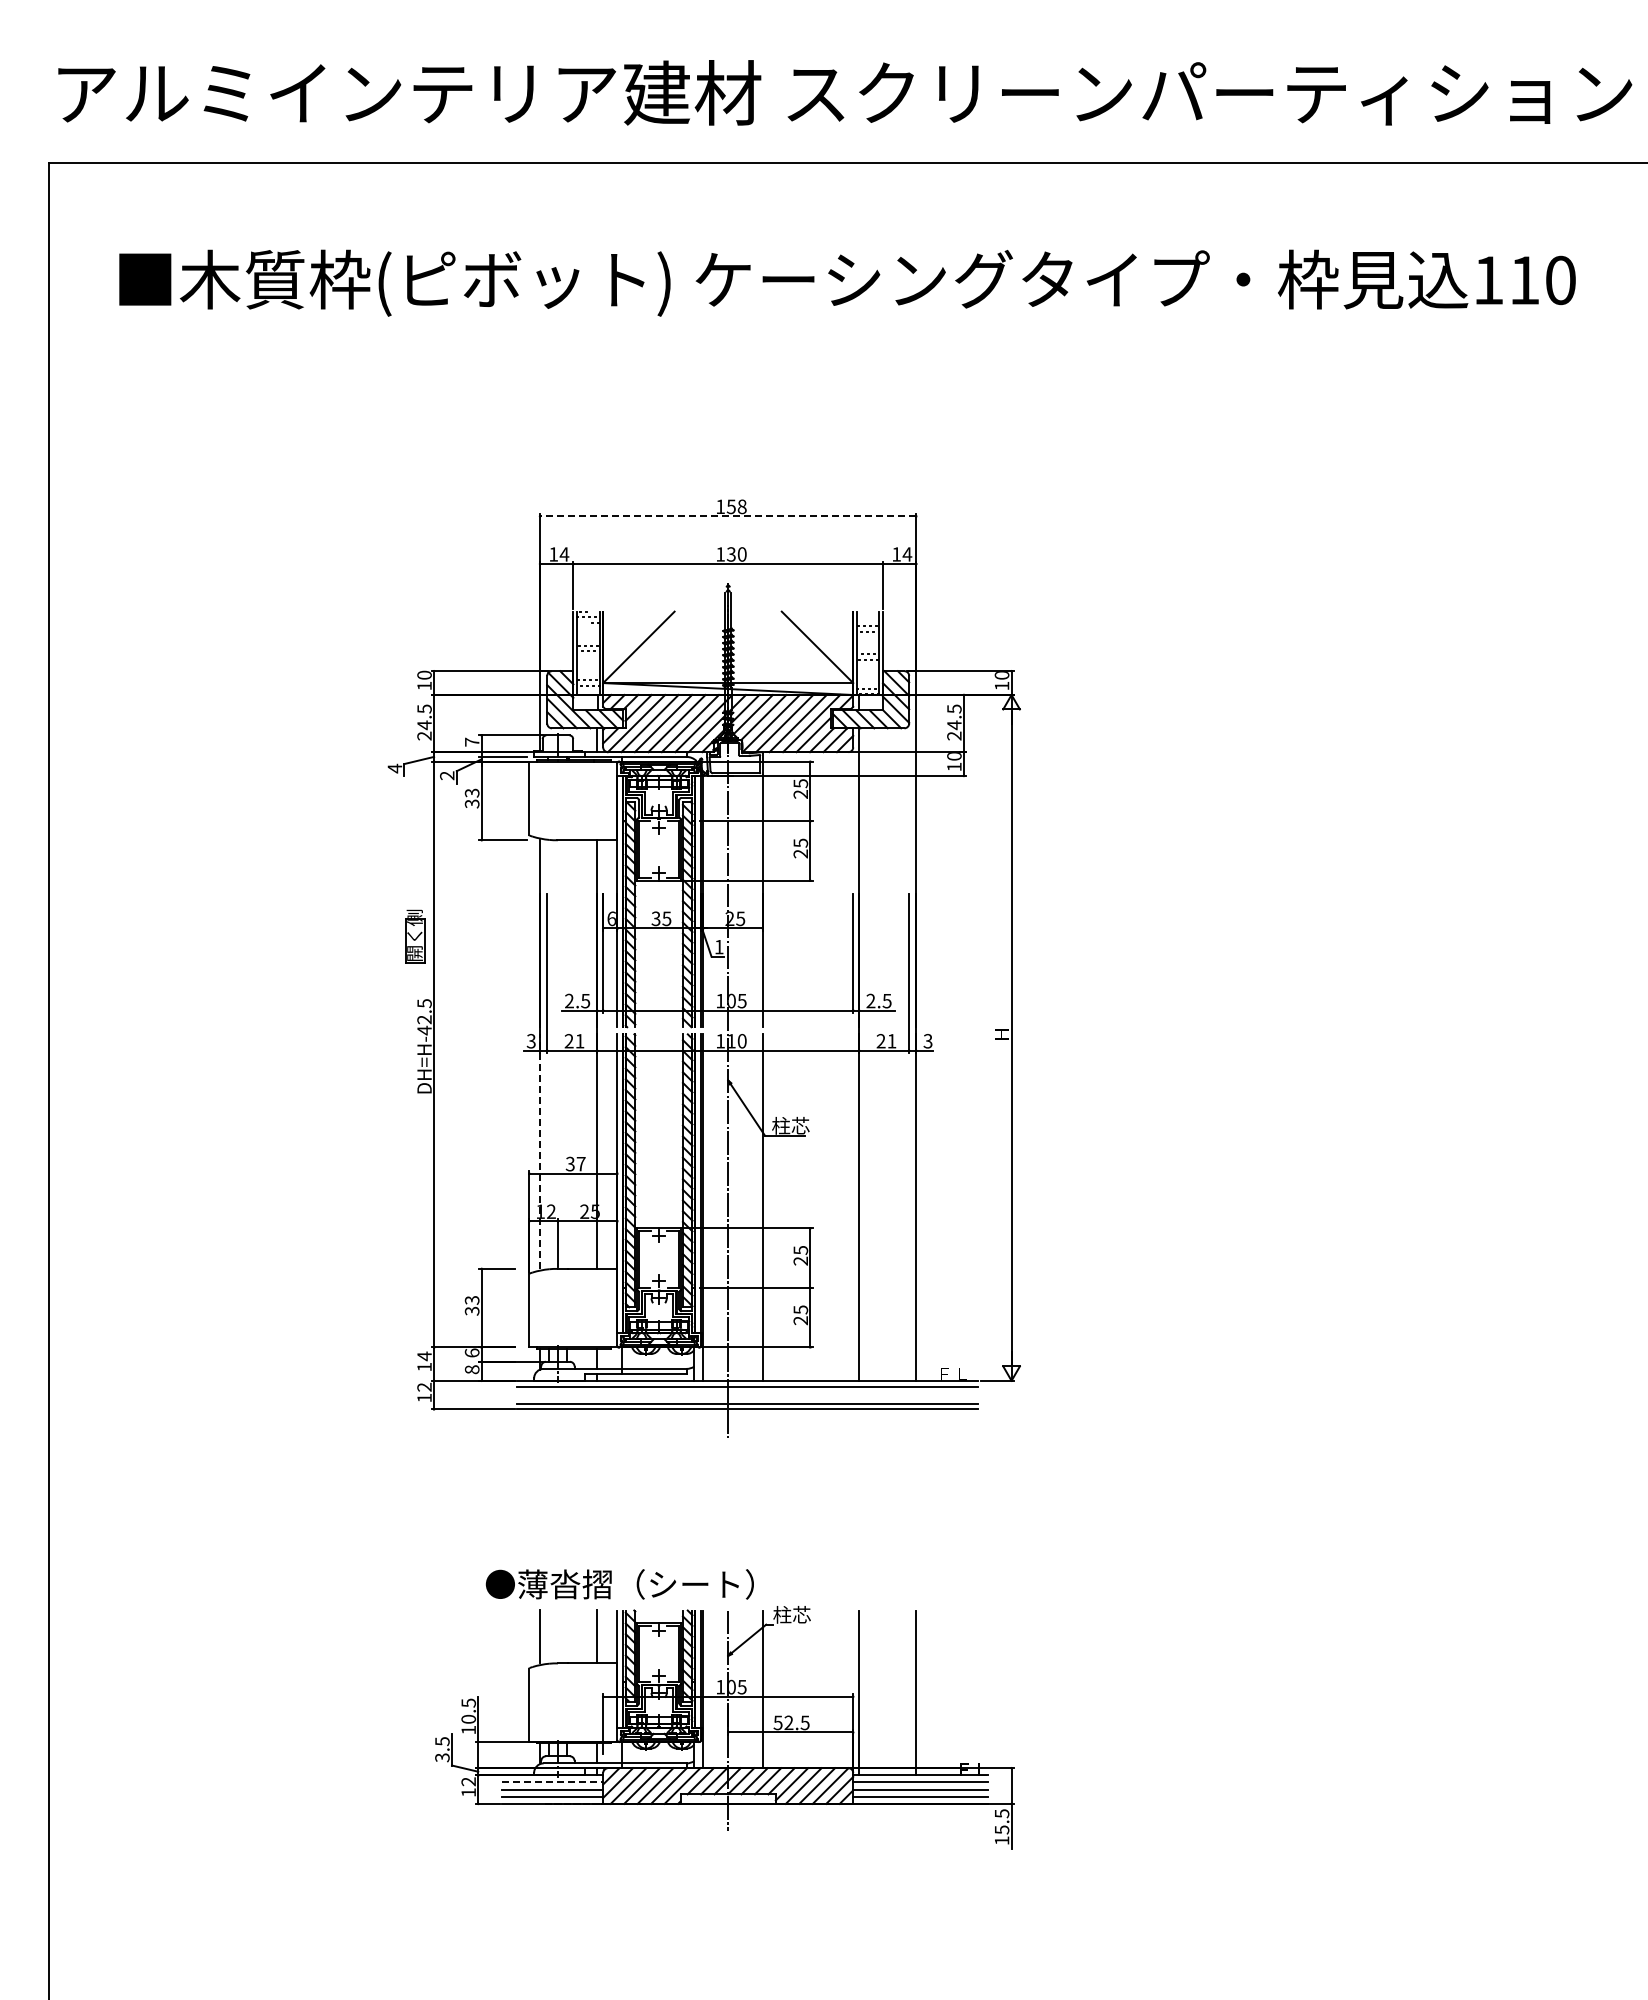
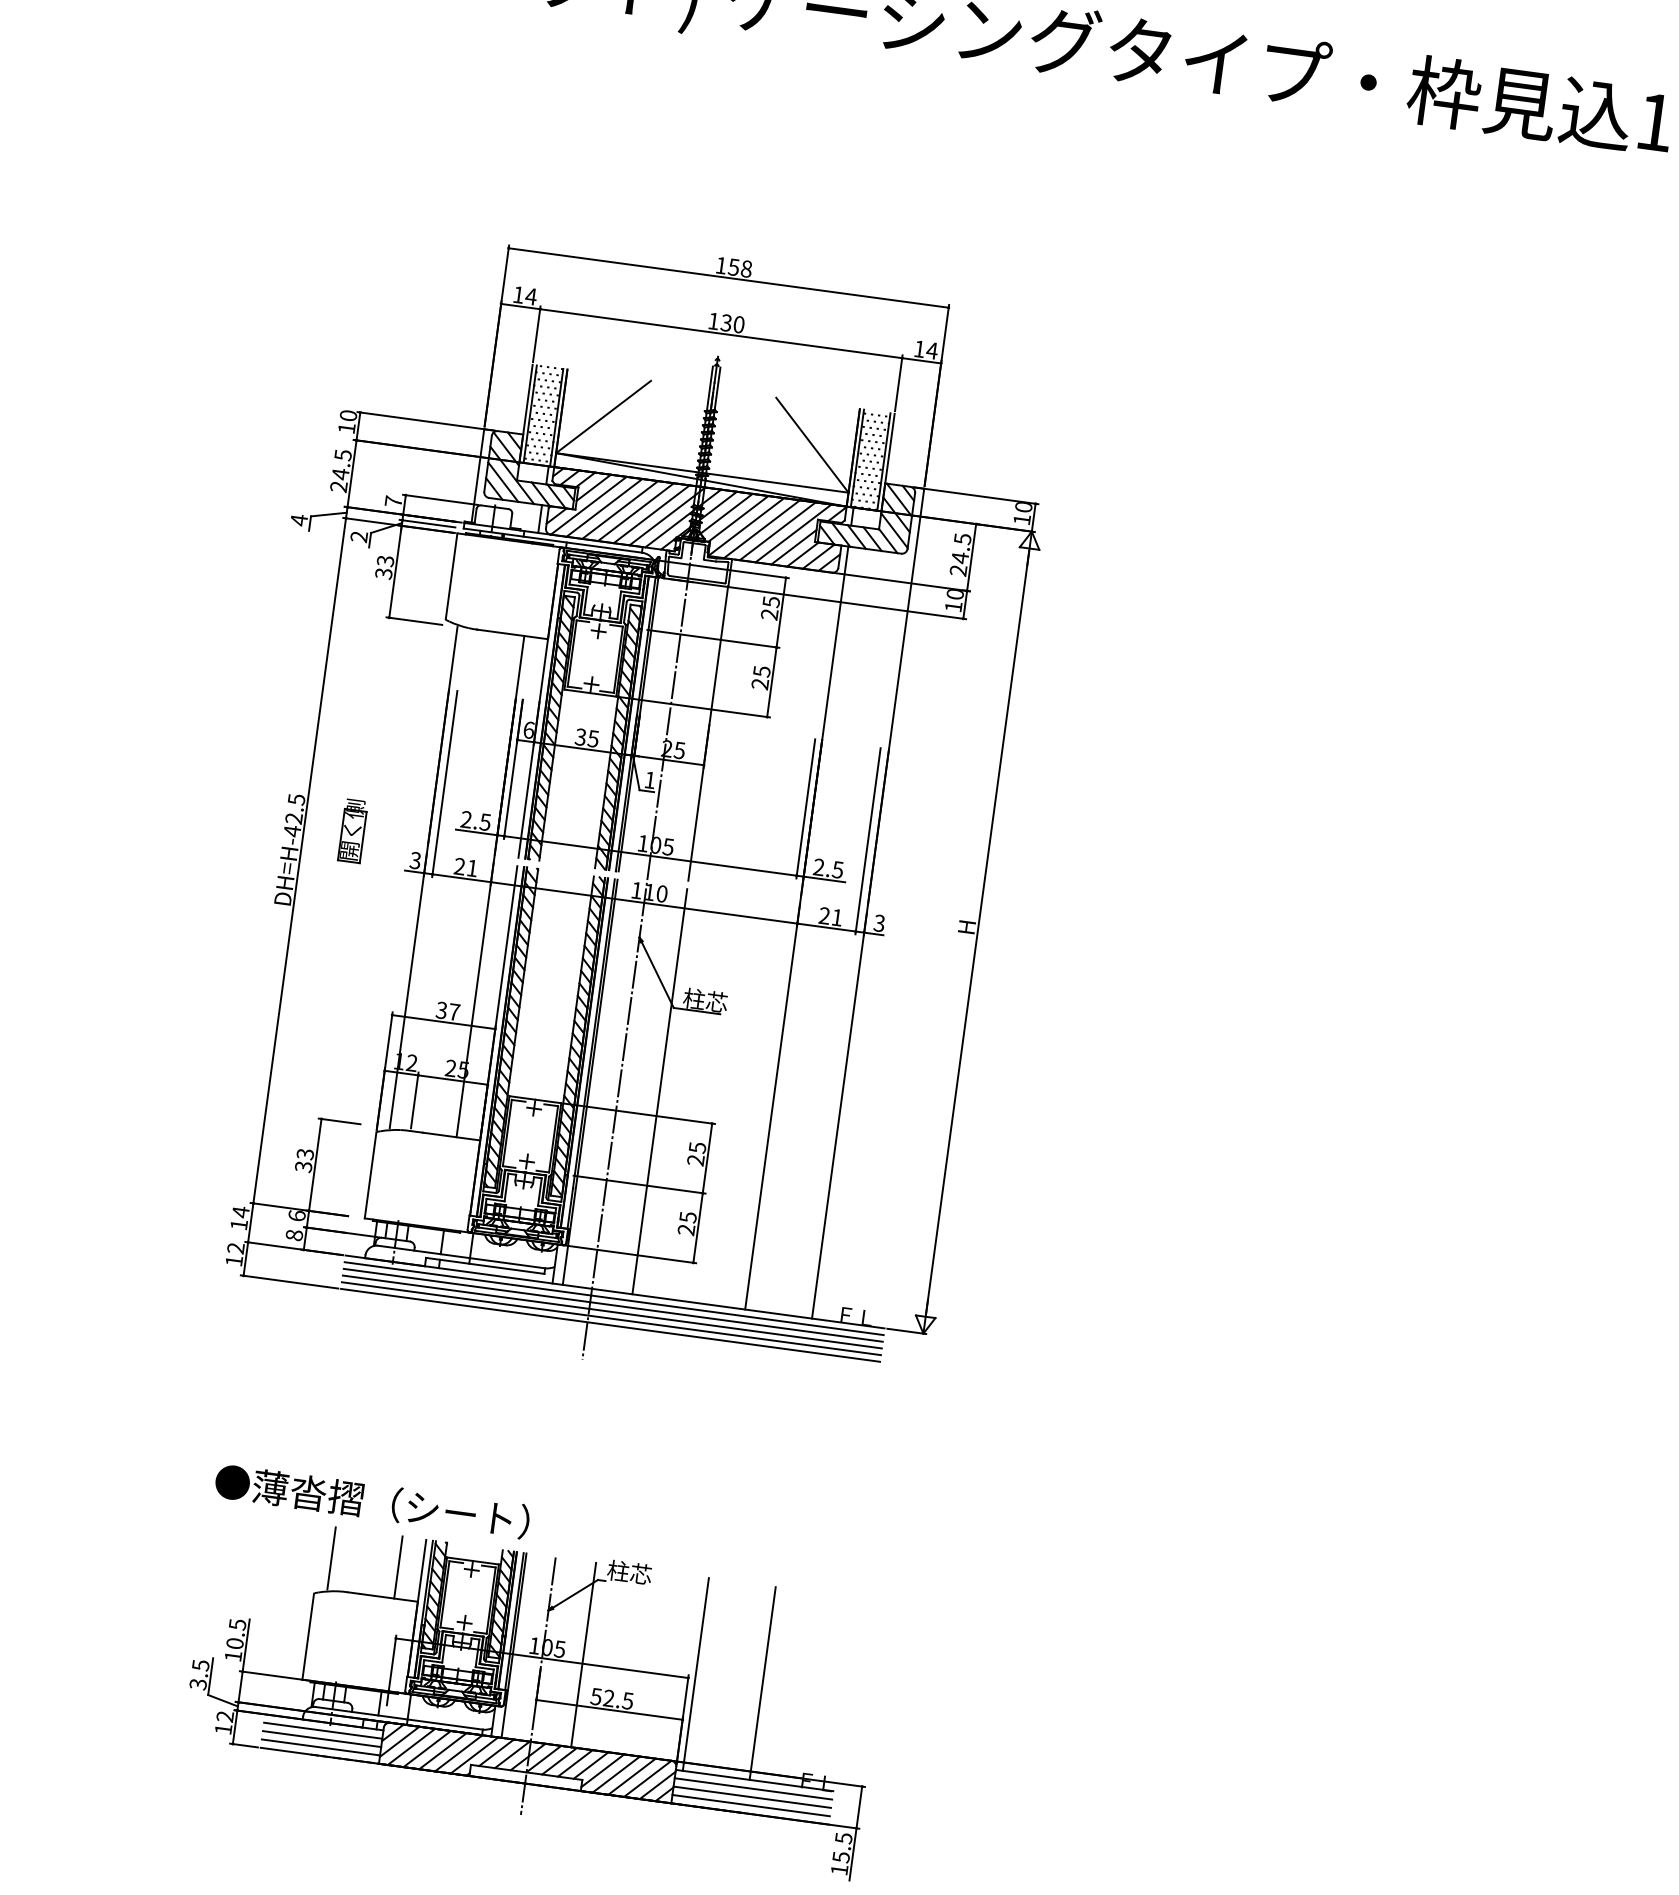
line: (727, 516) -> (727, 278), dashed -> solid
part: (415, 936) -> (353, 831), moved
line: (540, 1151) -> (408, 990), dashed -> solid
line: (747, 1392) -> (612, 1305), added
line: (747, 1397) -> (611, 1311), added
text: (619, 1584) -> (371, 1501), moved
line: (552, 1782) -> (323, 1730), dashed -> solid

